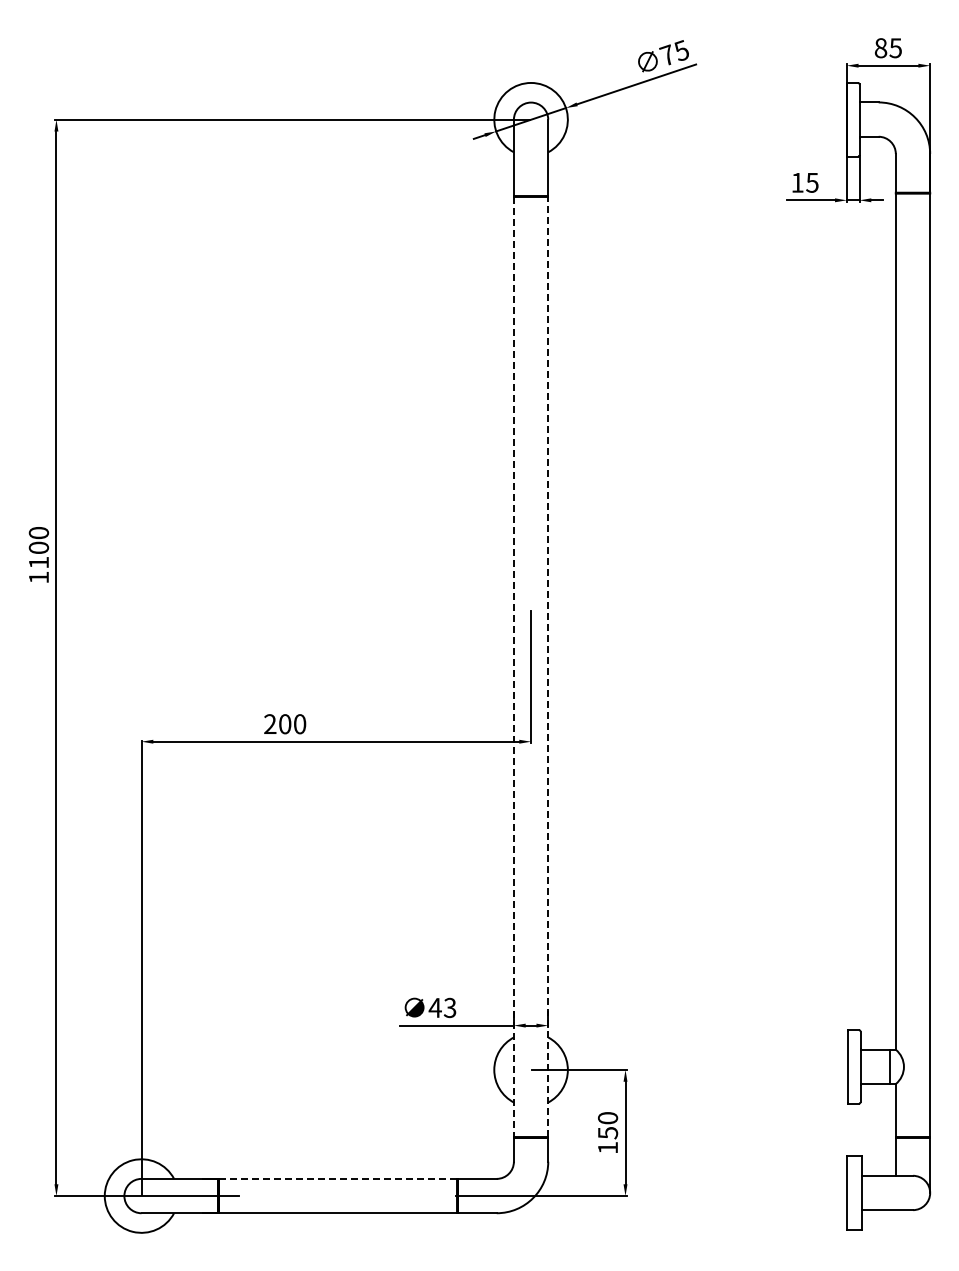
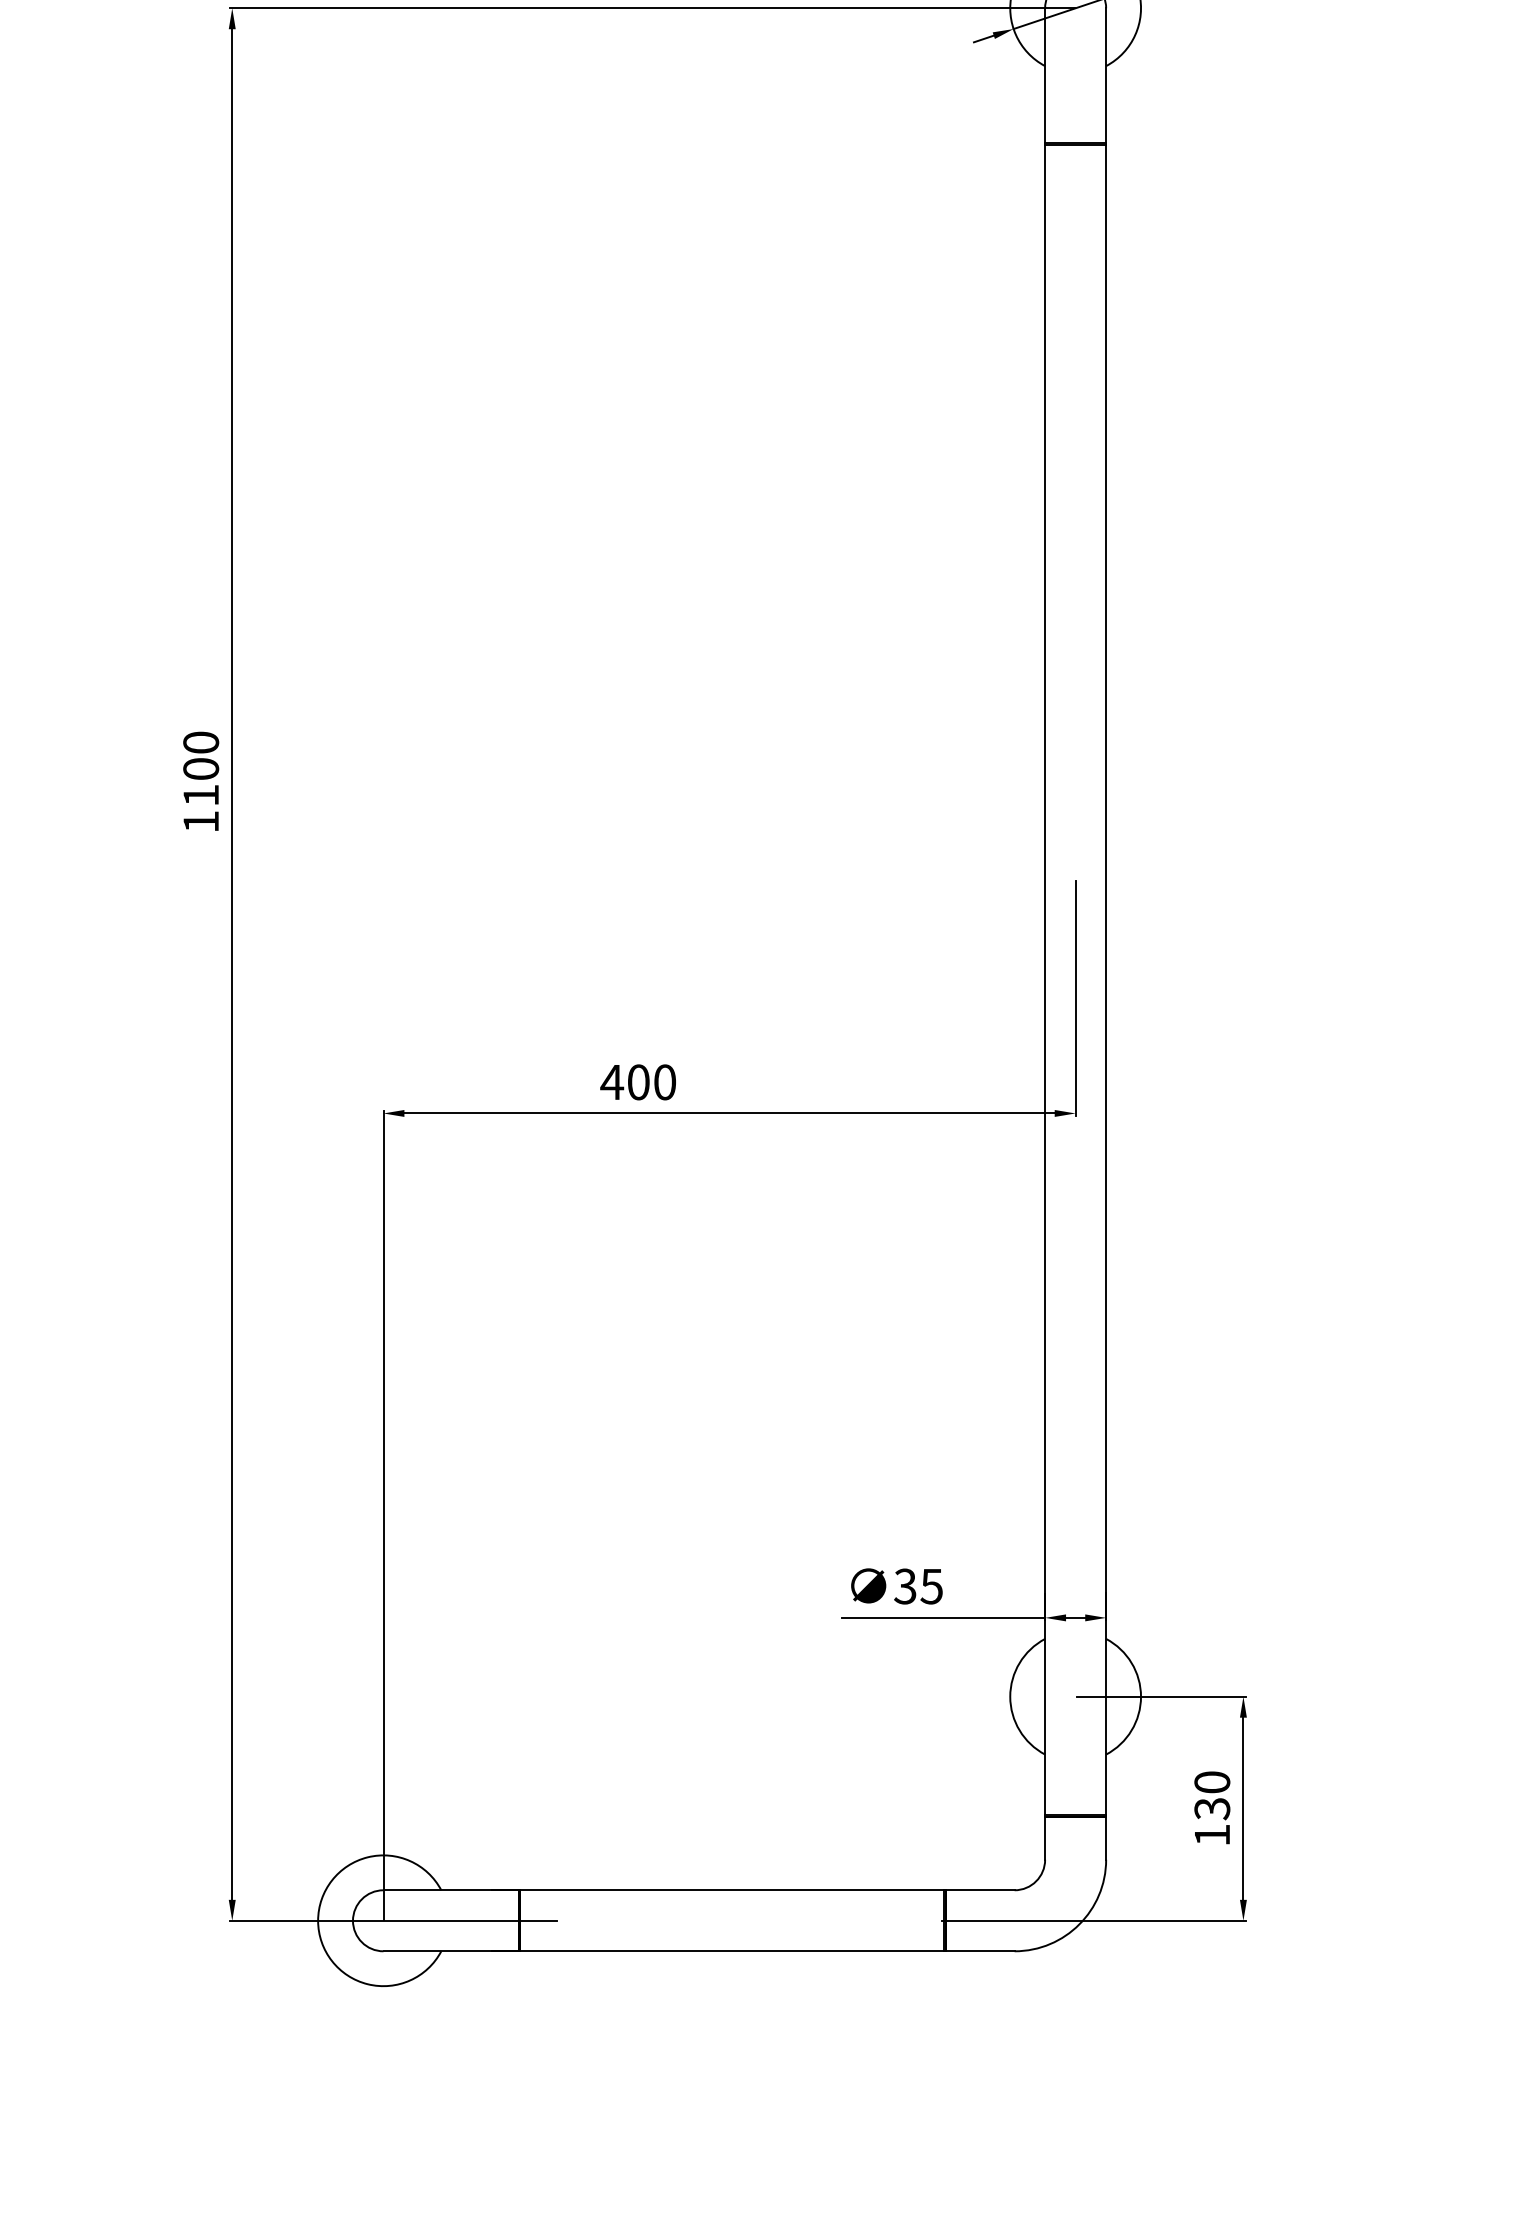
line: (513, 666) -> (1044, 979), dashed -> solid
line: (548, 666) -> (1106, 979), dashed -> solid
text: (269, 723) -> (610, 1081), 200 -> 400
text: (442, 1007) -> (918, 1585), 43 -> 35
text: (607, 1132) -> (1211, 1807), 150 -> 130
line: (338, 1178) -> (733, 1889), dashed -> solid

